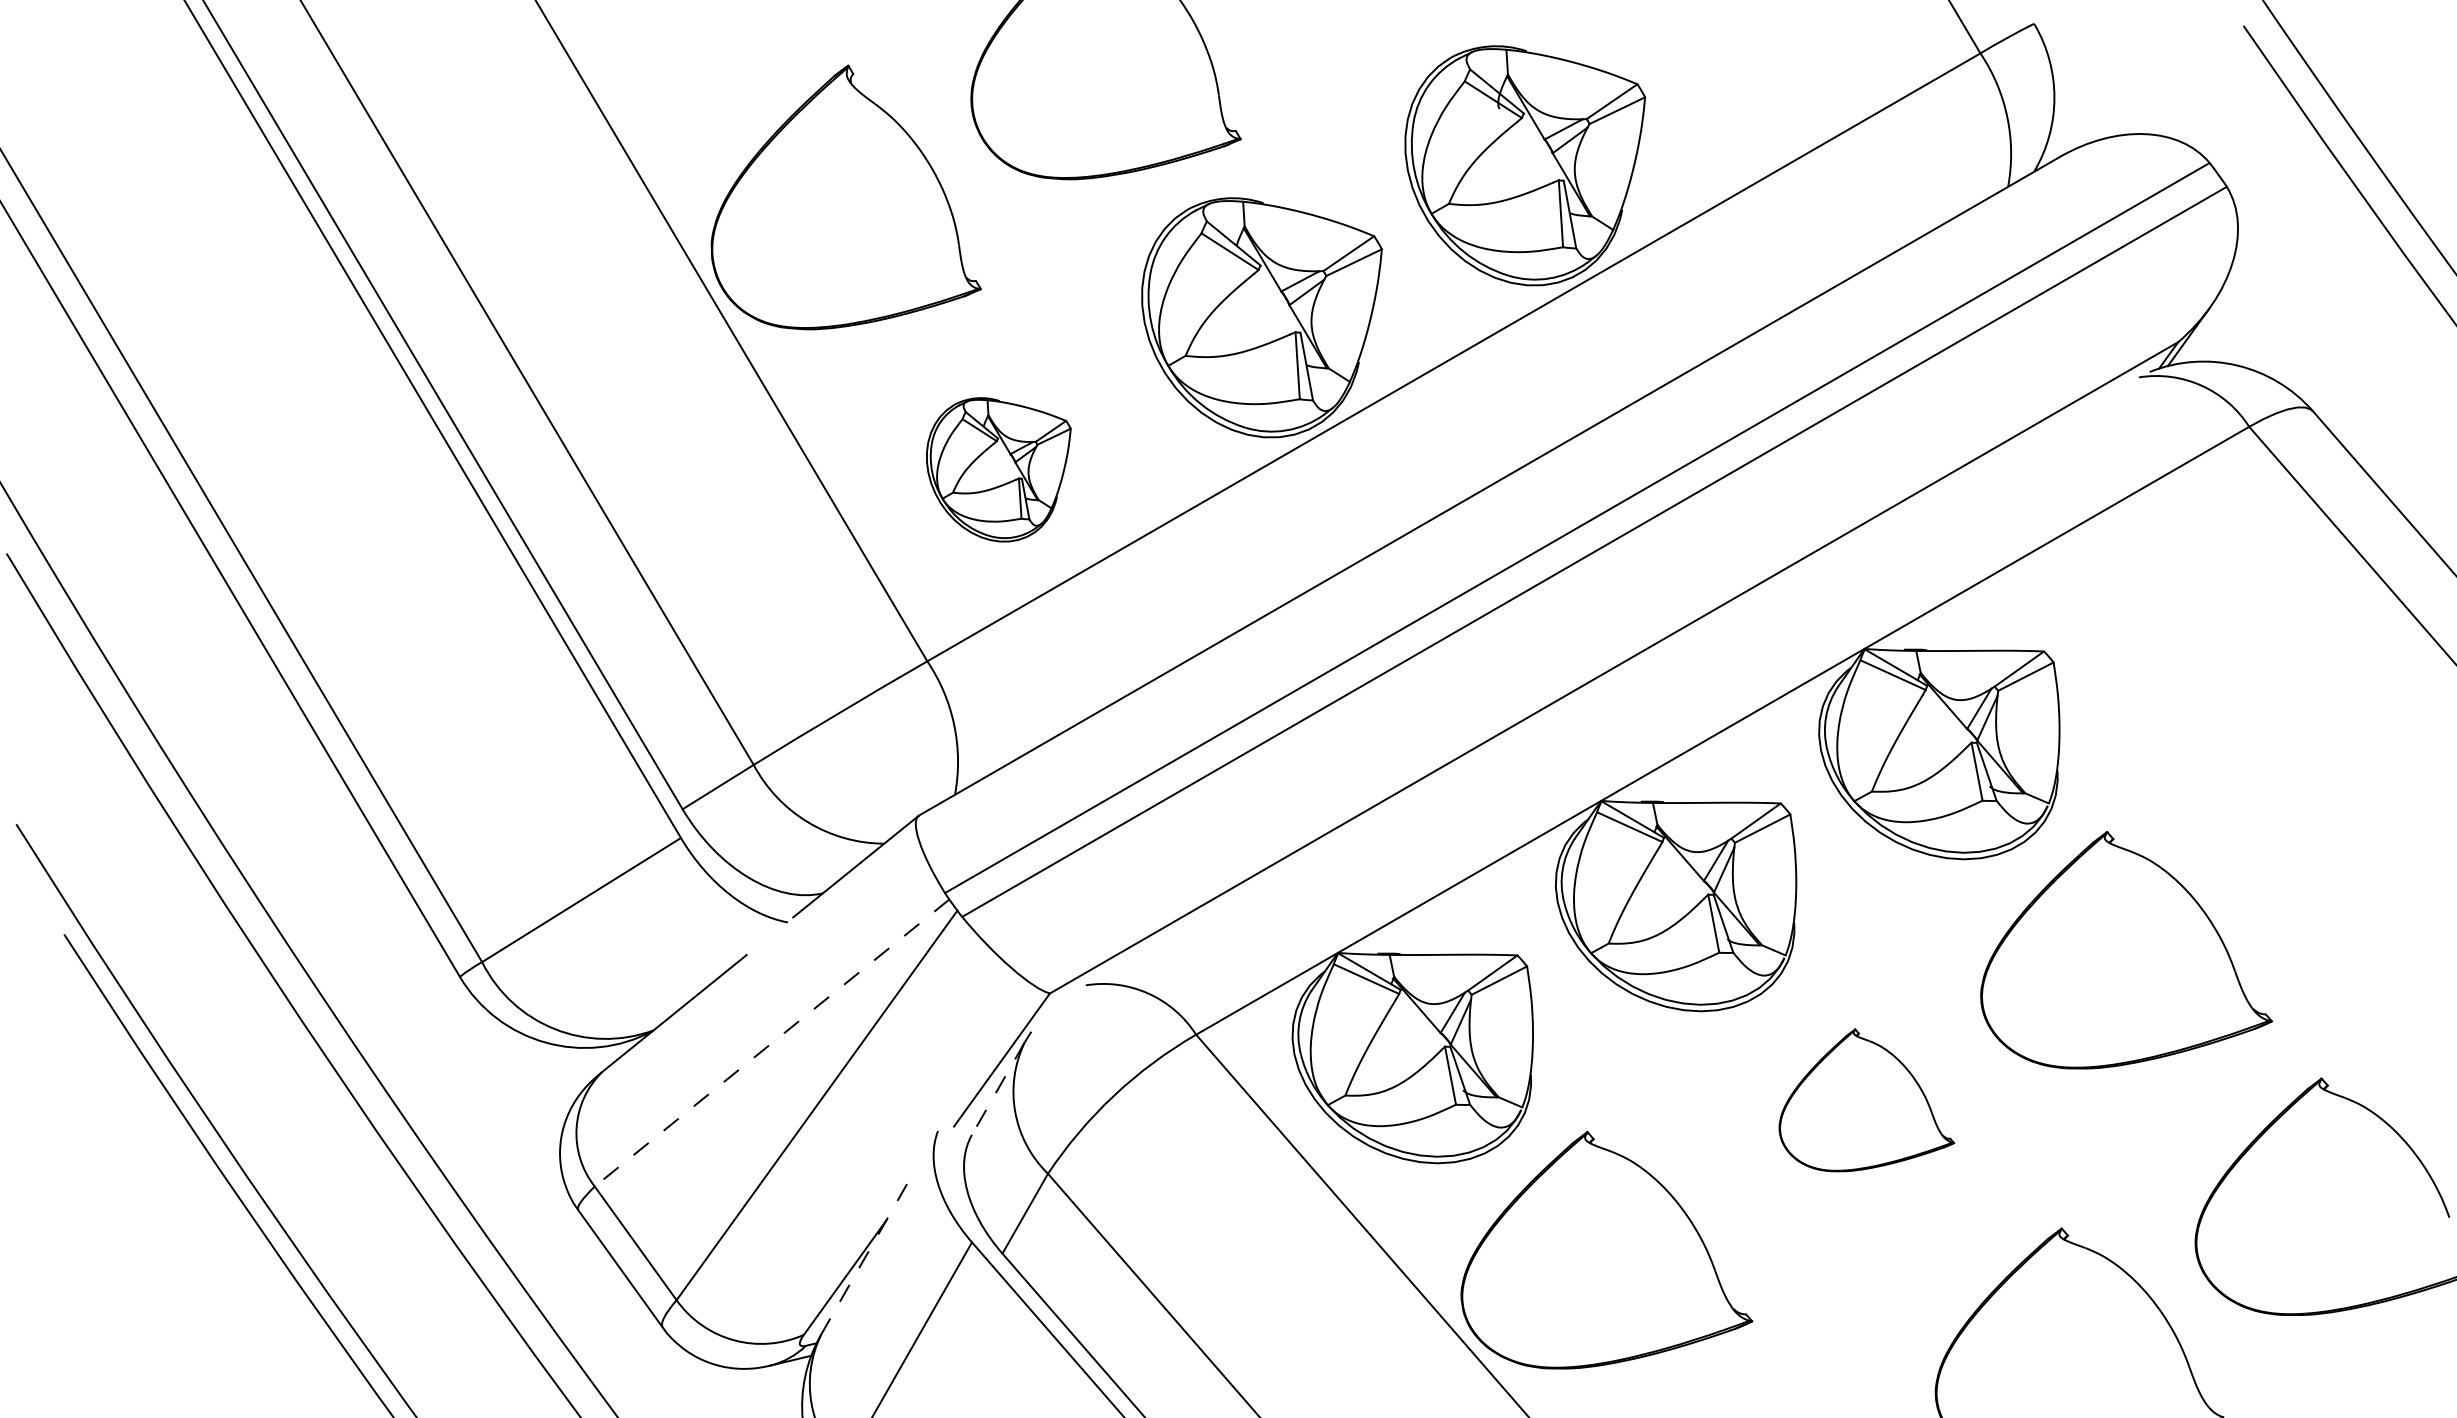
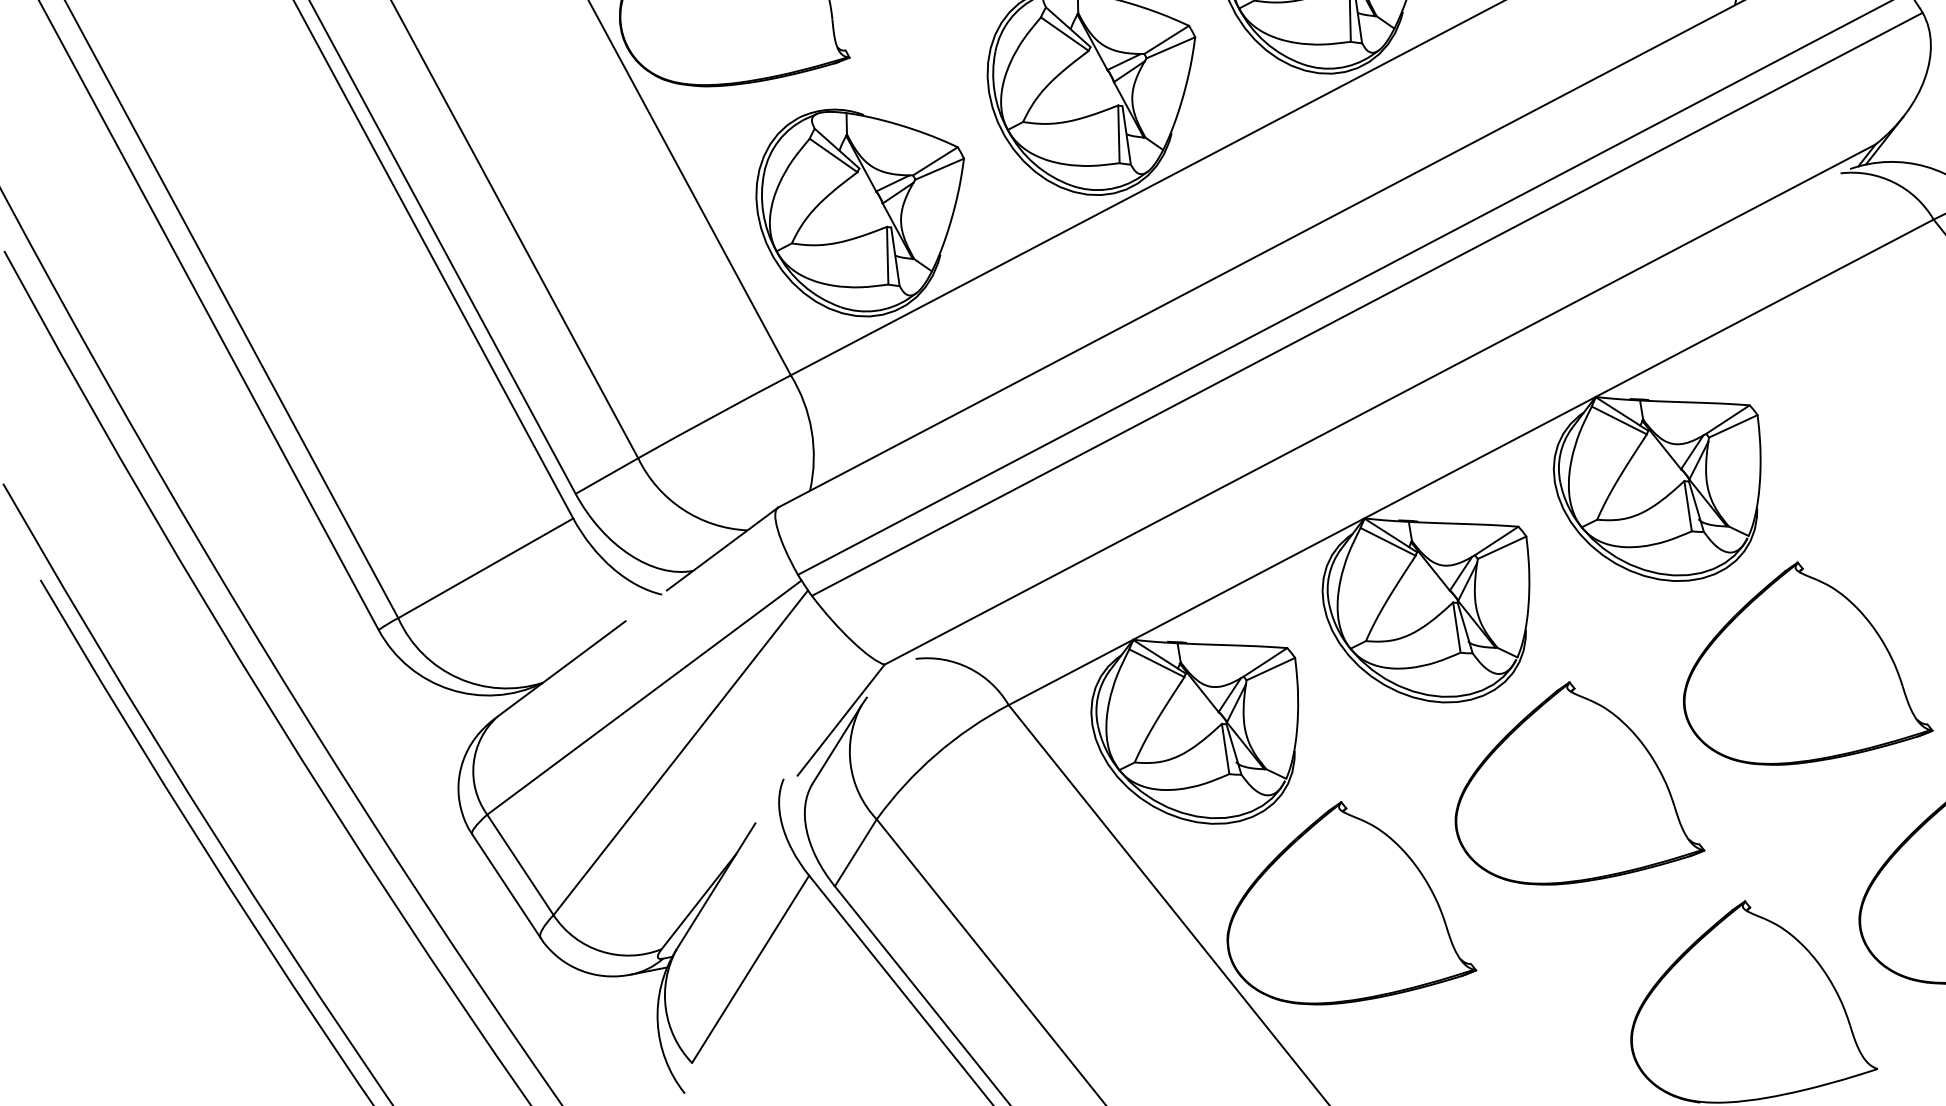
part: (998, 469) -> (858, 213), size x1.67
line: (771, 1043) -> (643, 698), dashed -> solid
line: (998, 1089) -> (837, 745), dashed -> solid
part: (1866, 1100) -> (1581, 784), size x1.67
line: (864, 1259) -> (716, 886), dashed -> solid

